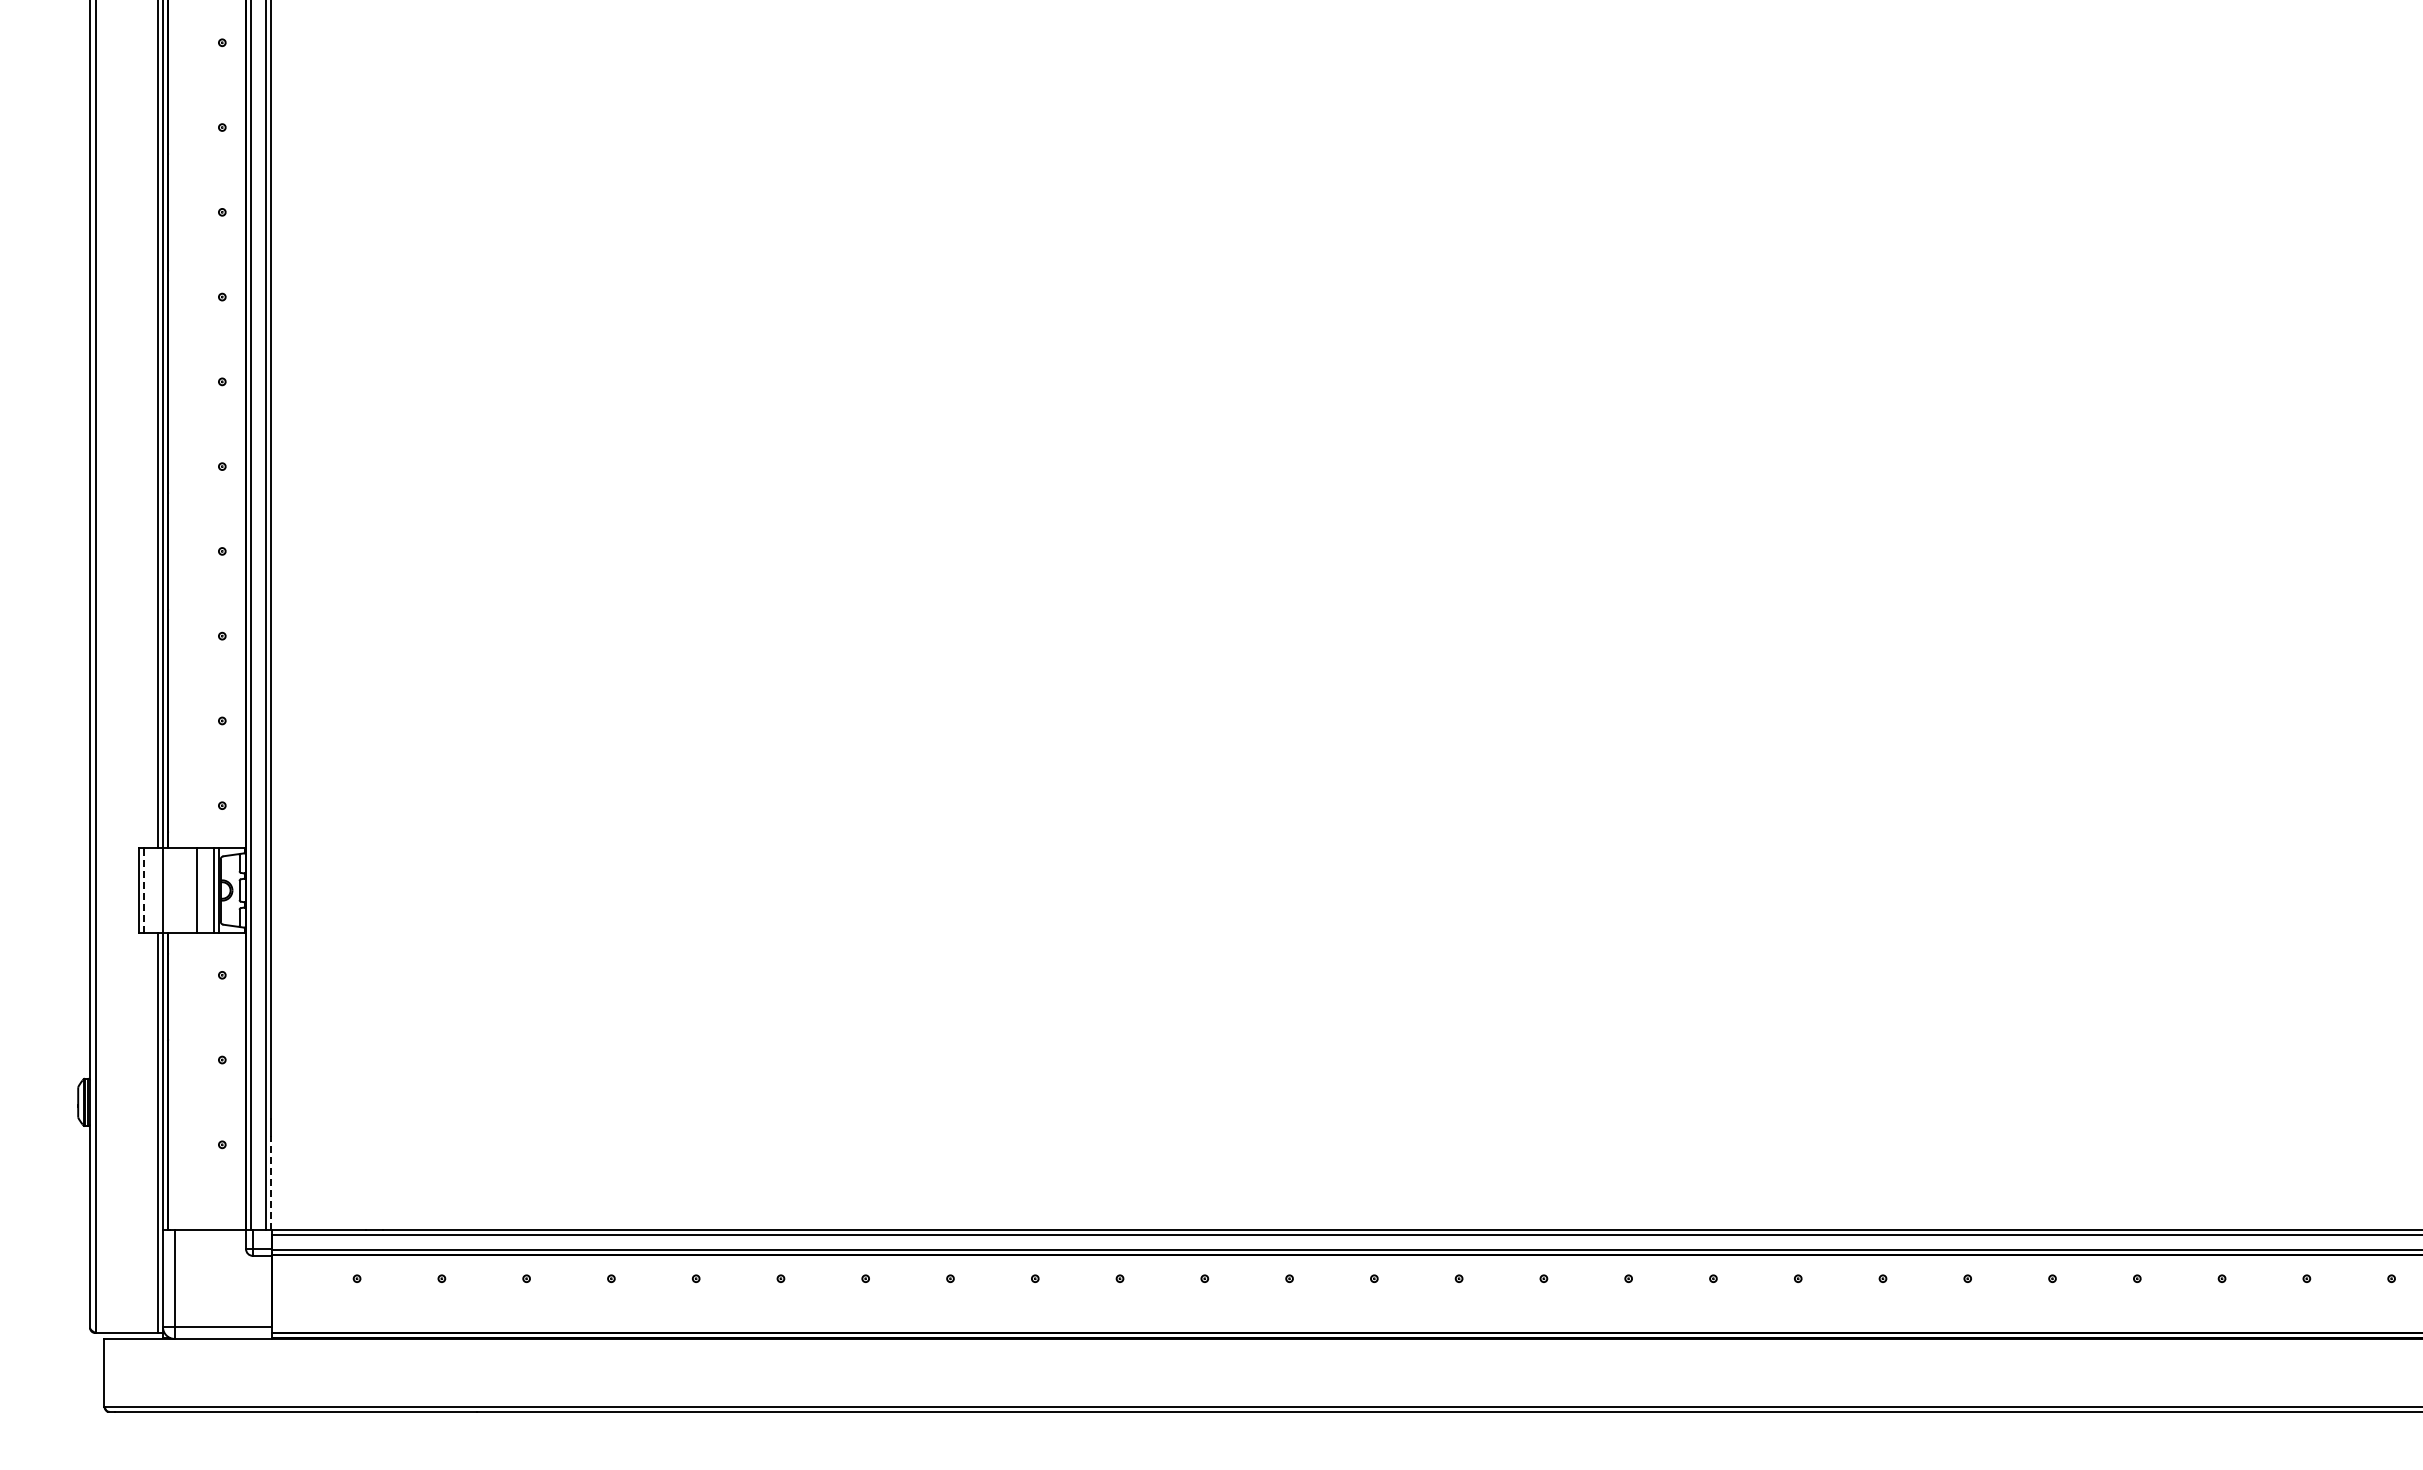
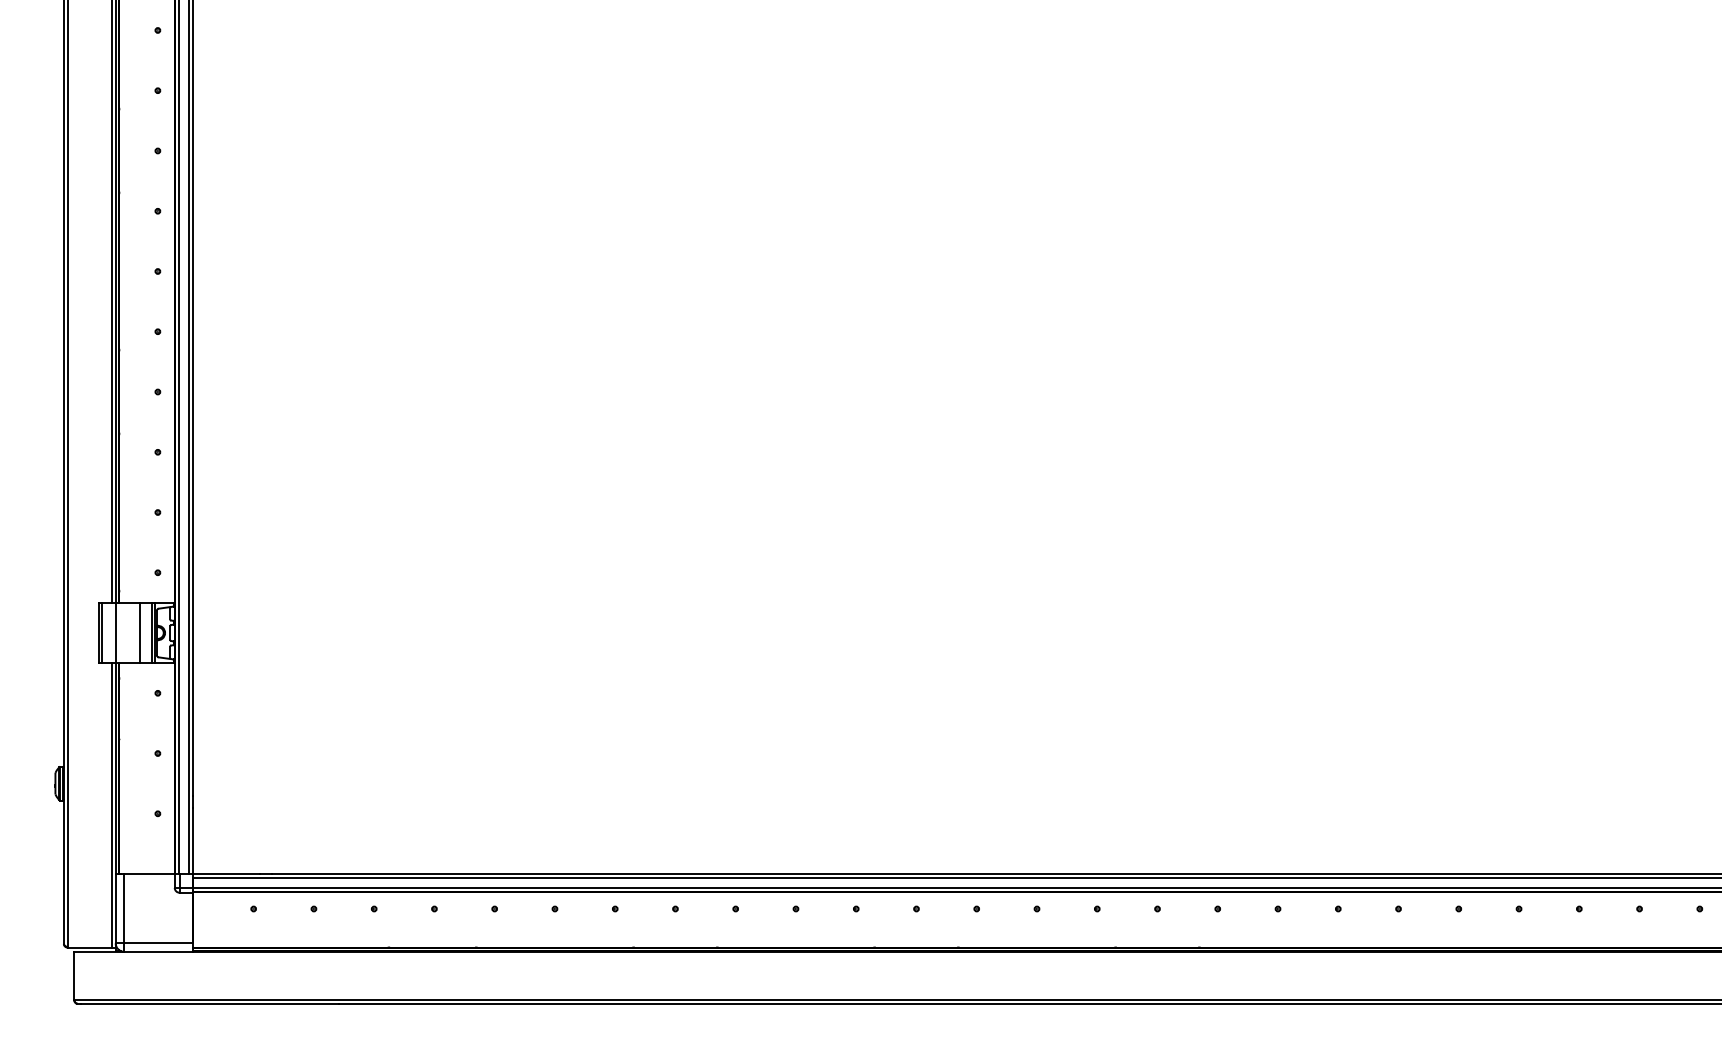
line: (144, 890) -> (102, 633), dashed -> solid
line: (271, 1182) -> (192, 840), dashed -> solid

